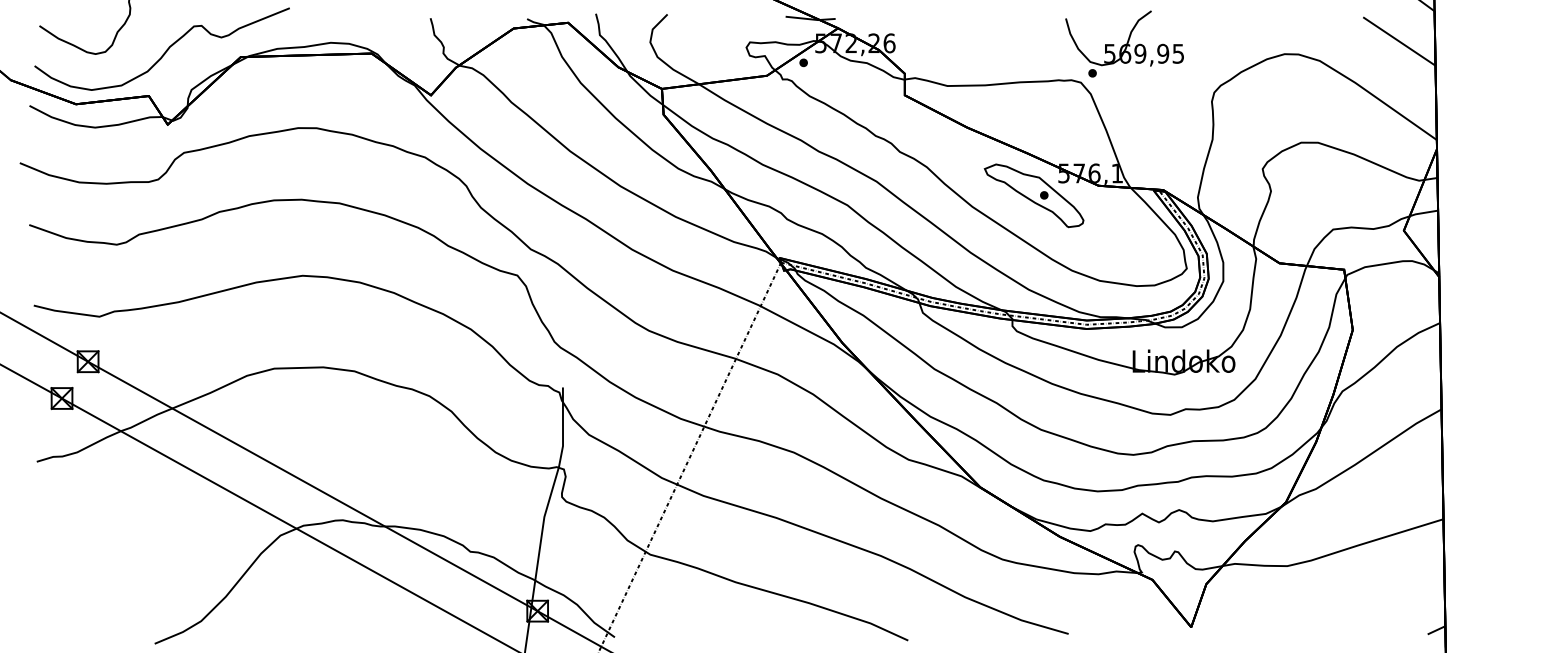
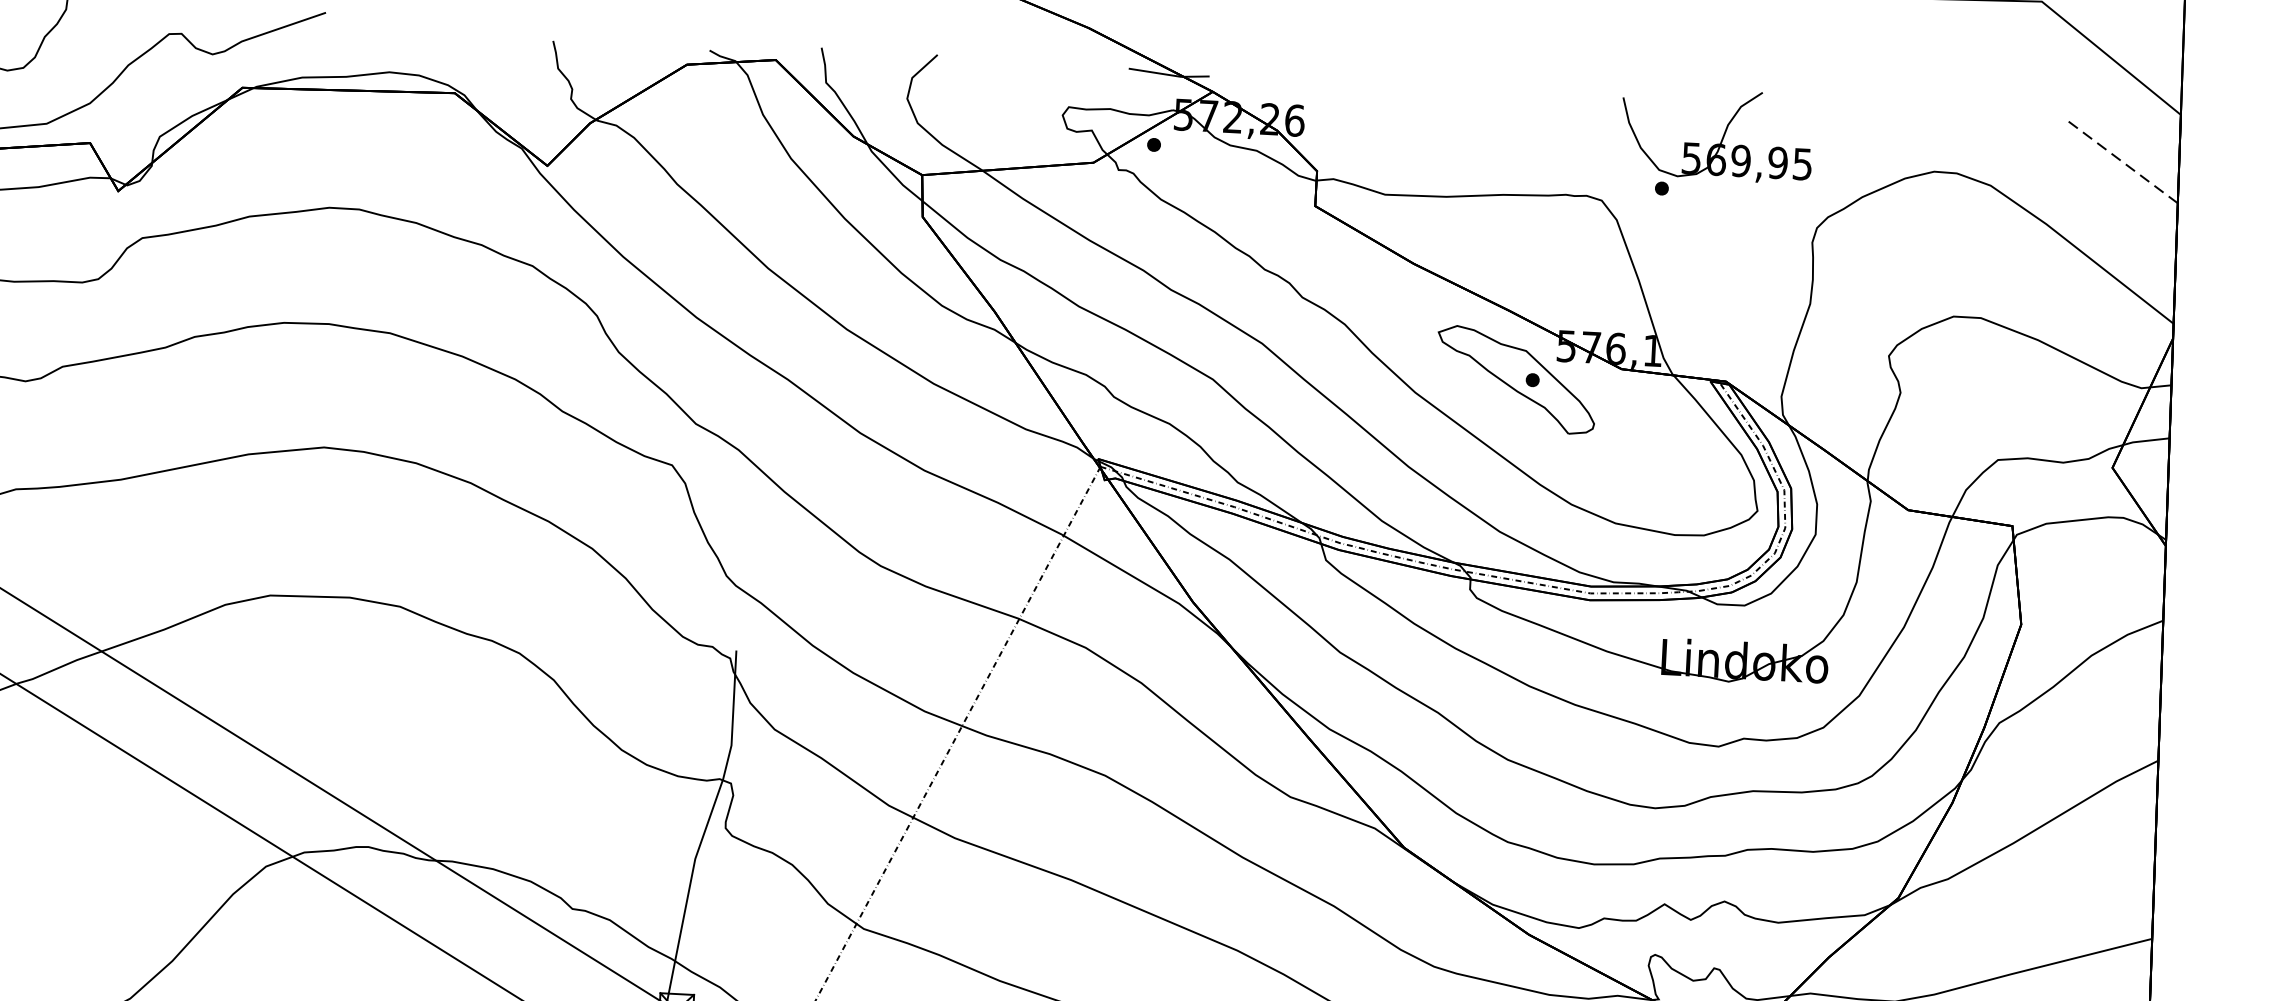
line: (1399, 41) -> (2121, 160), solid -> dashed
part: (1124, 43) -> (1716, 142), moved

